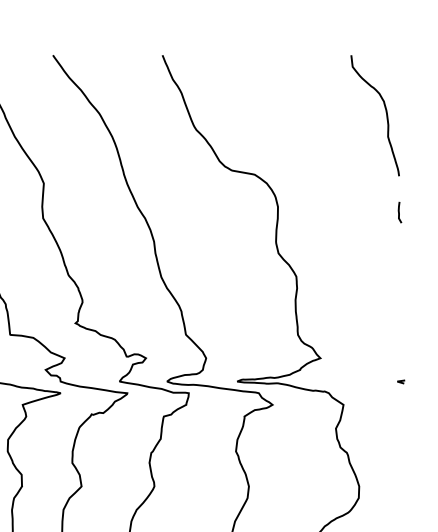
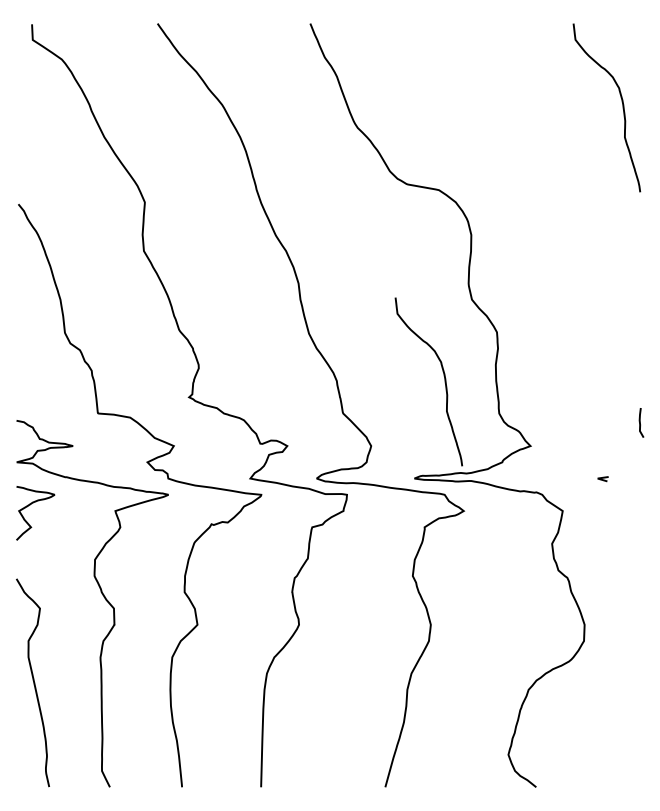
curve: (399, 212) -> (640, 422), moved
curve: (258, 308) -> (443, 376), added
line: (400, 382) -> (602, 479), moved

